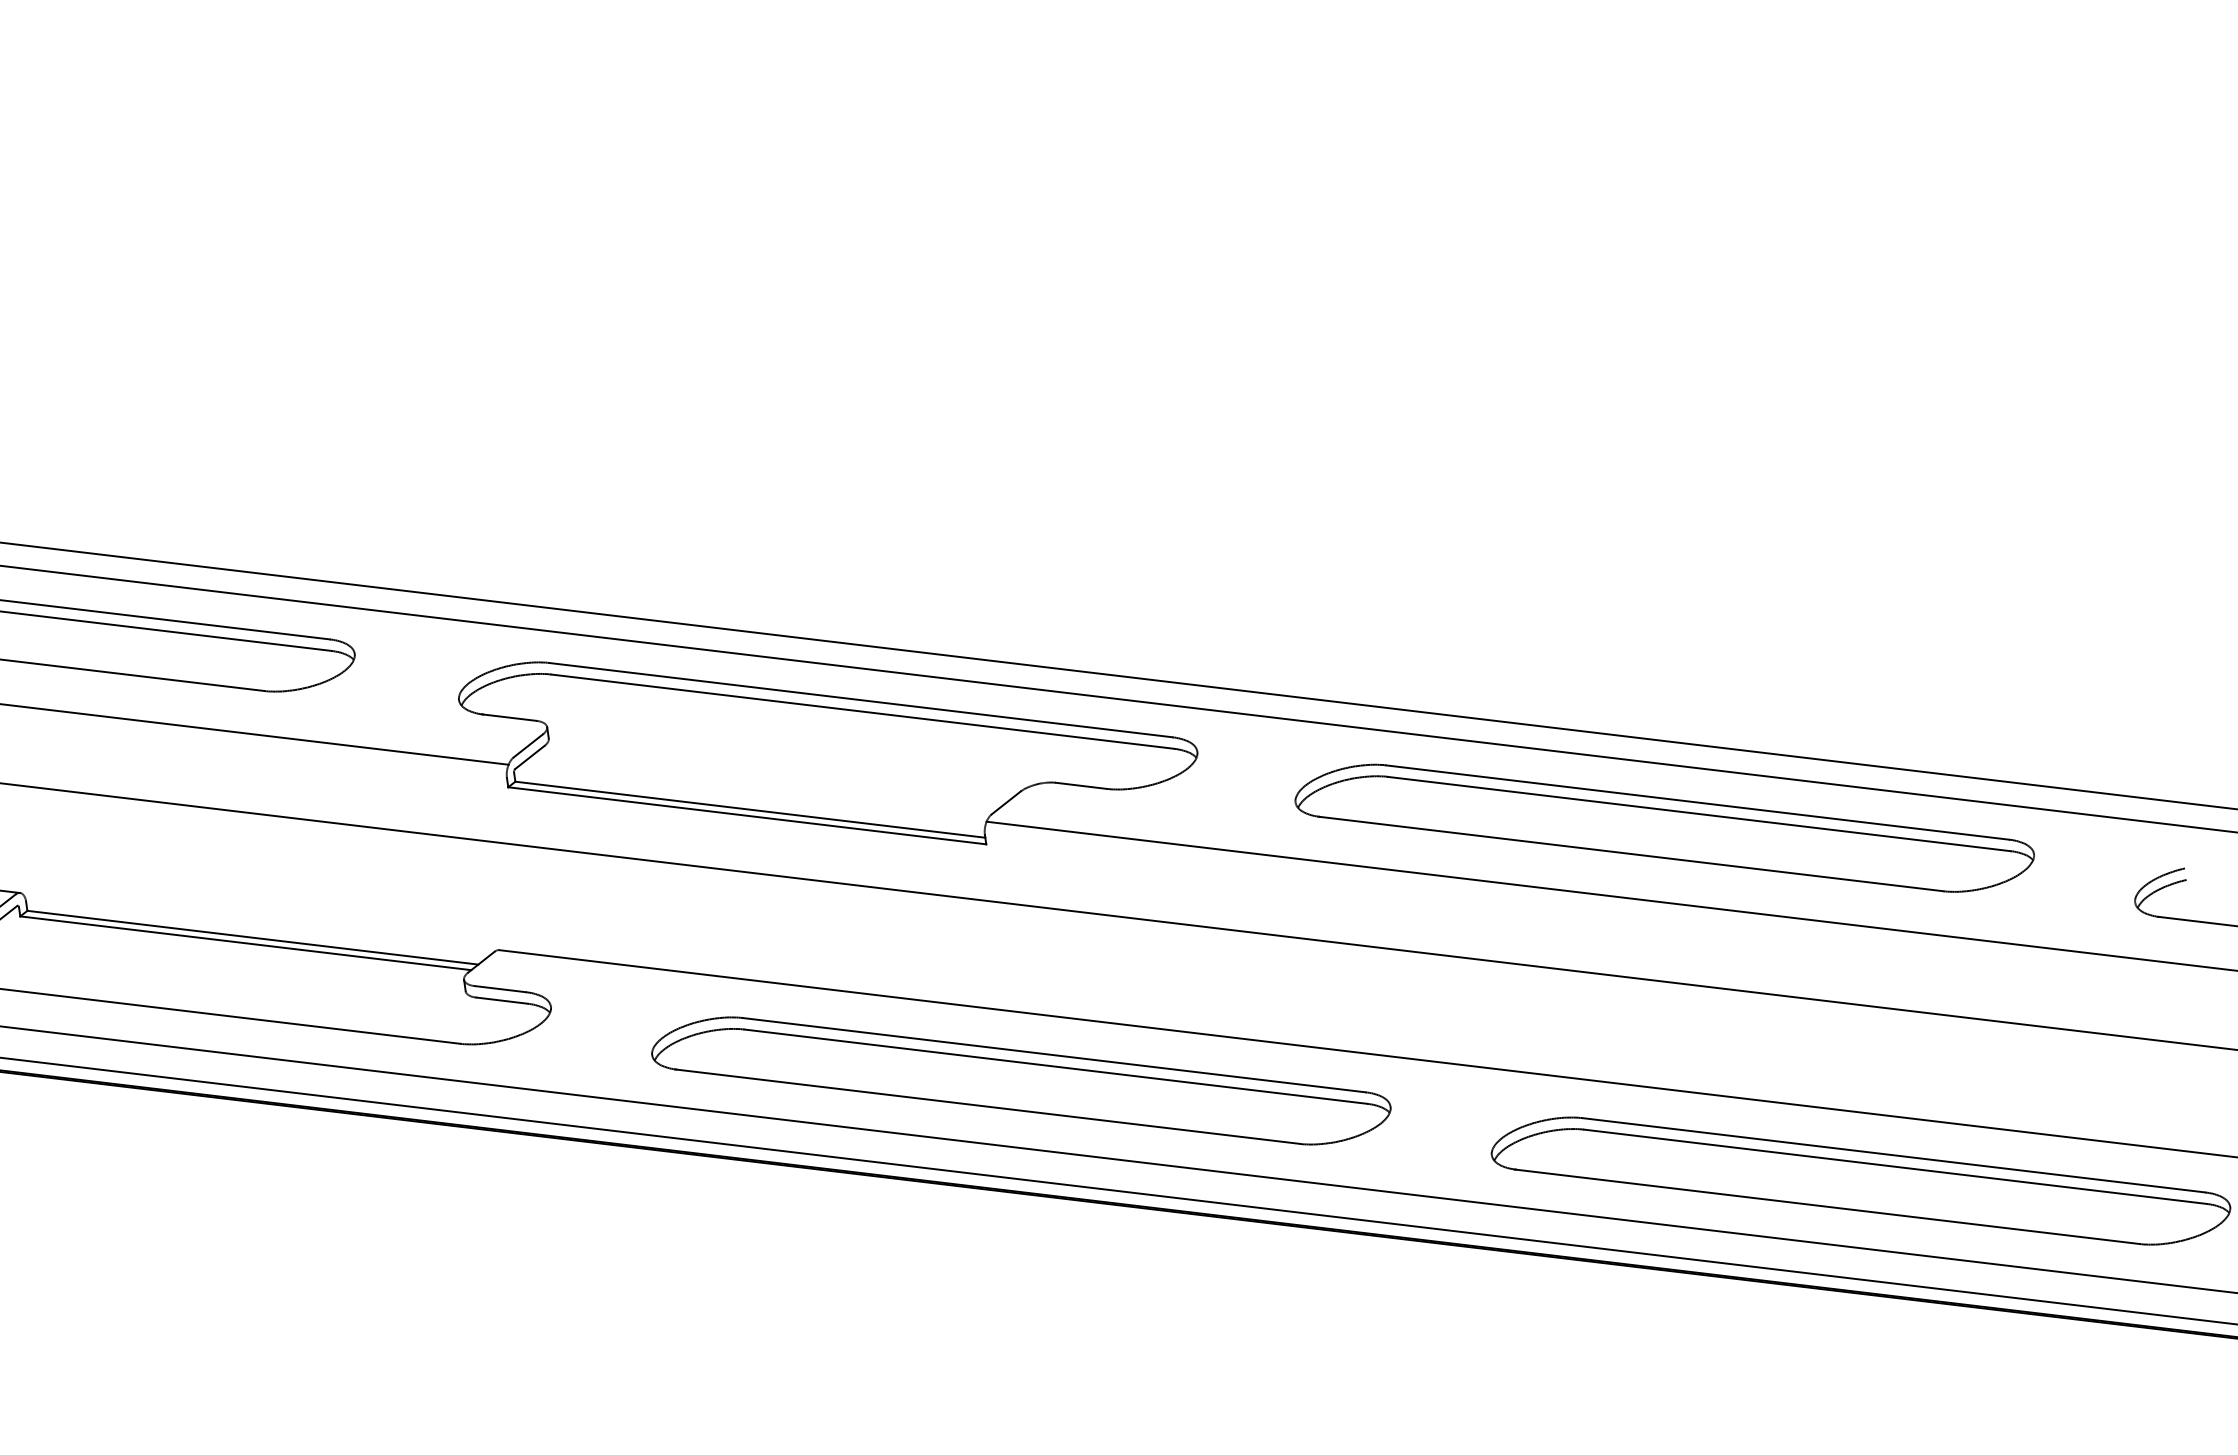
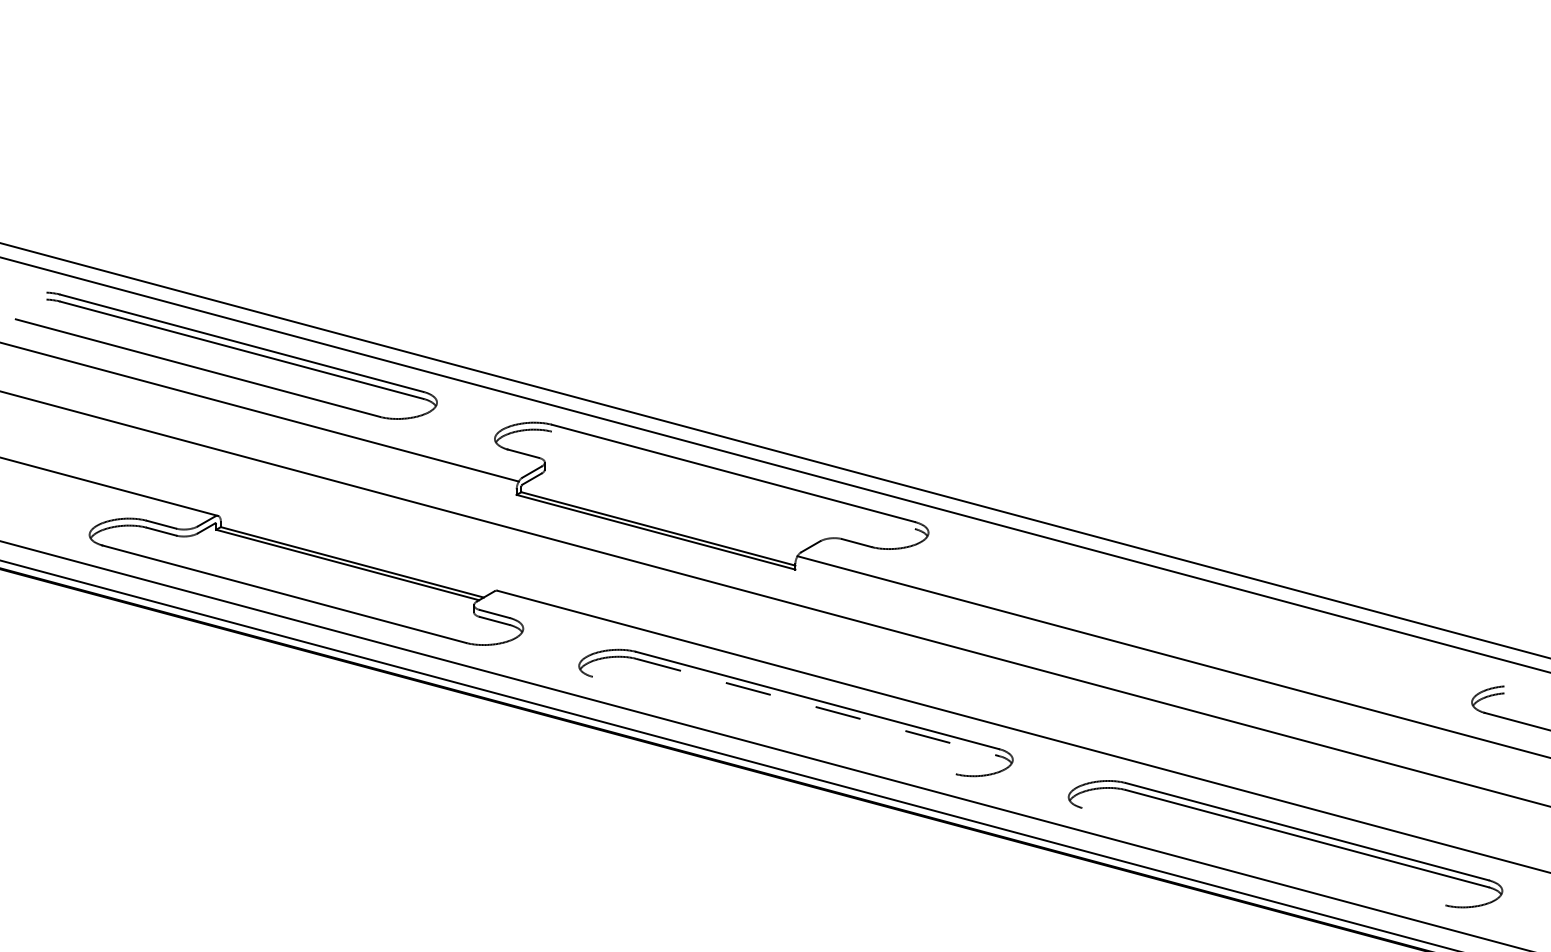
line: (860, 710) -> (732, 479), removed
part: (1663, 829) -> (1198, 618), removed
line: (1055, 1066) -> (817, 707), solid -> dashed
line: (987, 1106) -> (773, 725), removed
line: (1827, 1206) -> (1263, 856), removed

